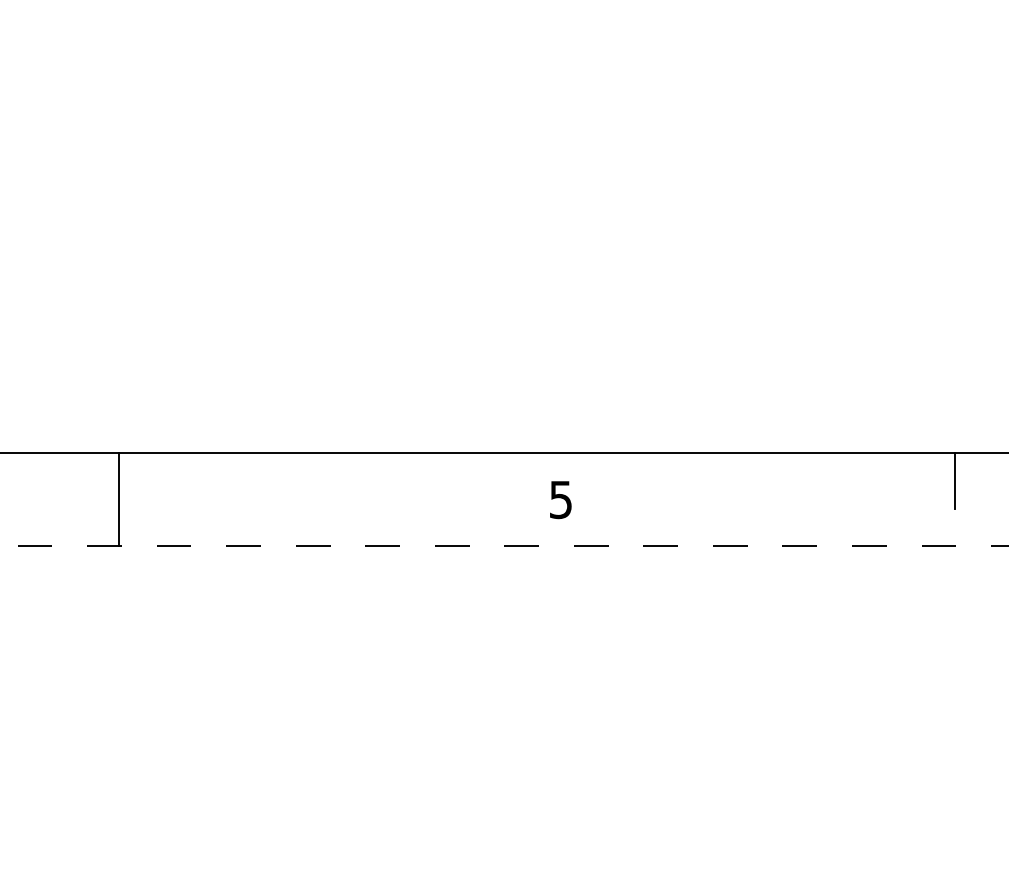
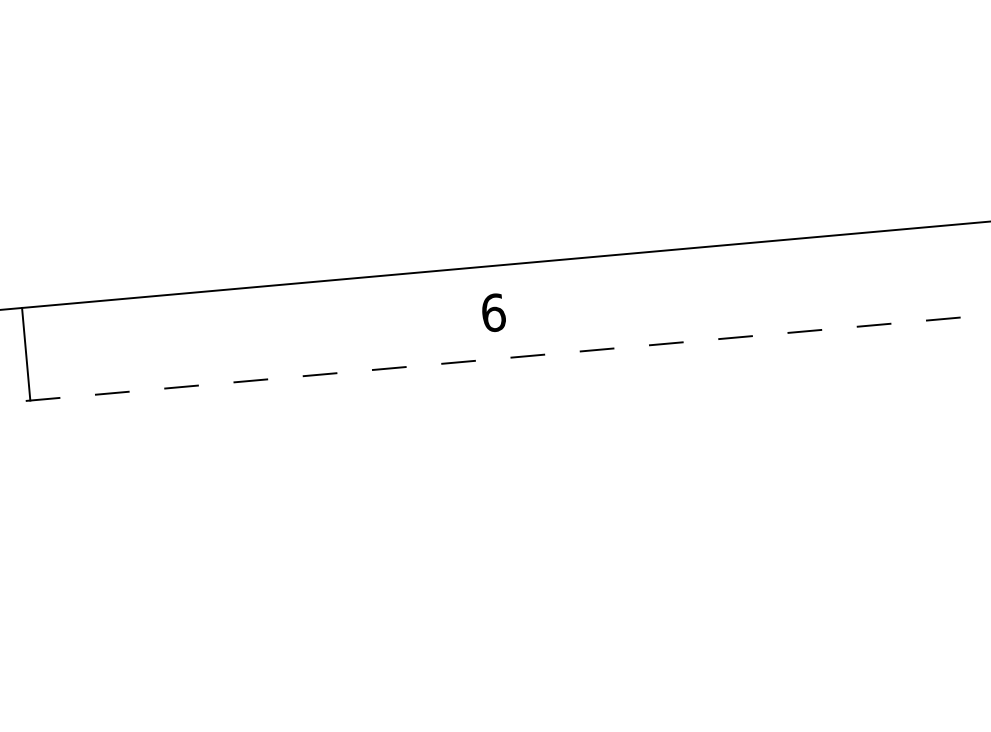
line: (955, 480) -> (884, 258), removed
line: (118, 499) -> (25, 354), moved
text: (560, 499) -> (493, 312), 5 -> 6

